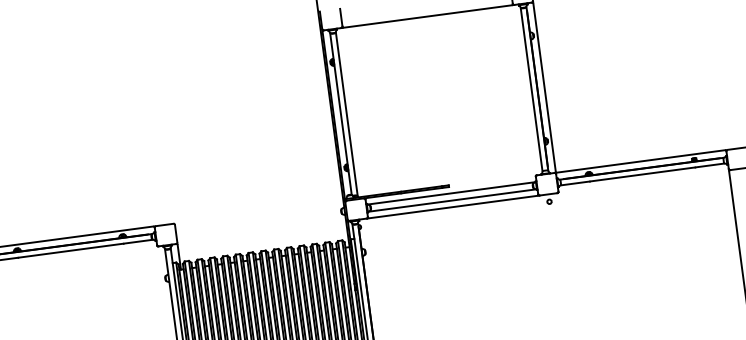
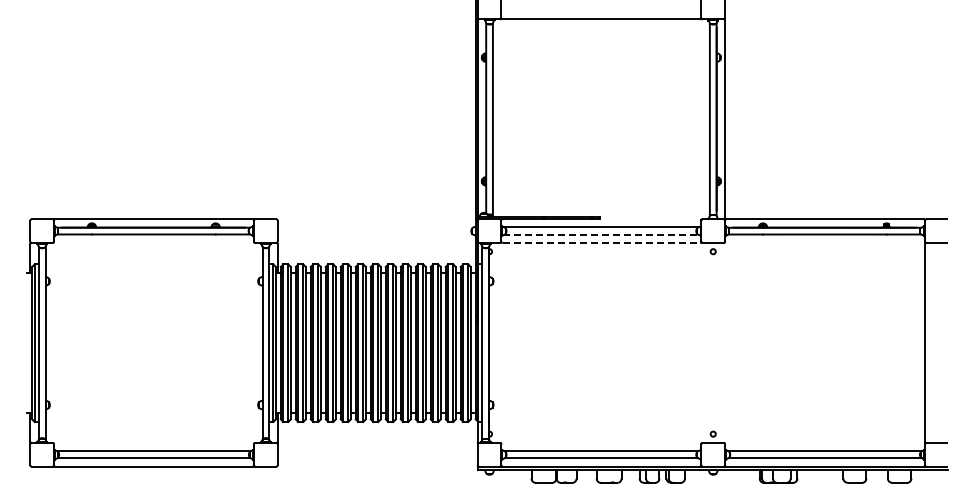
line: (452, 200) -> (601, 235), solid -> dashed
line: (453, 206) -> (601, 242), solid -> dashed

